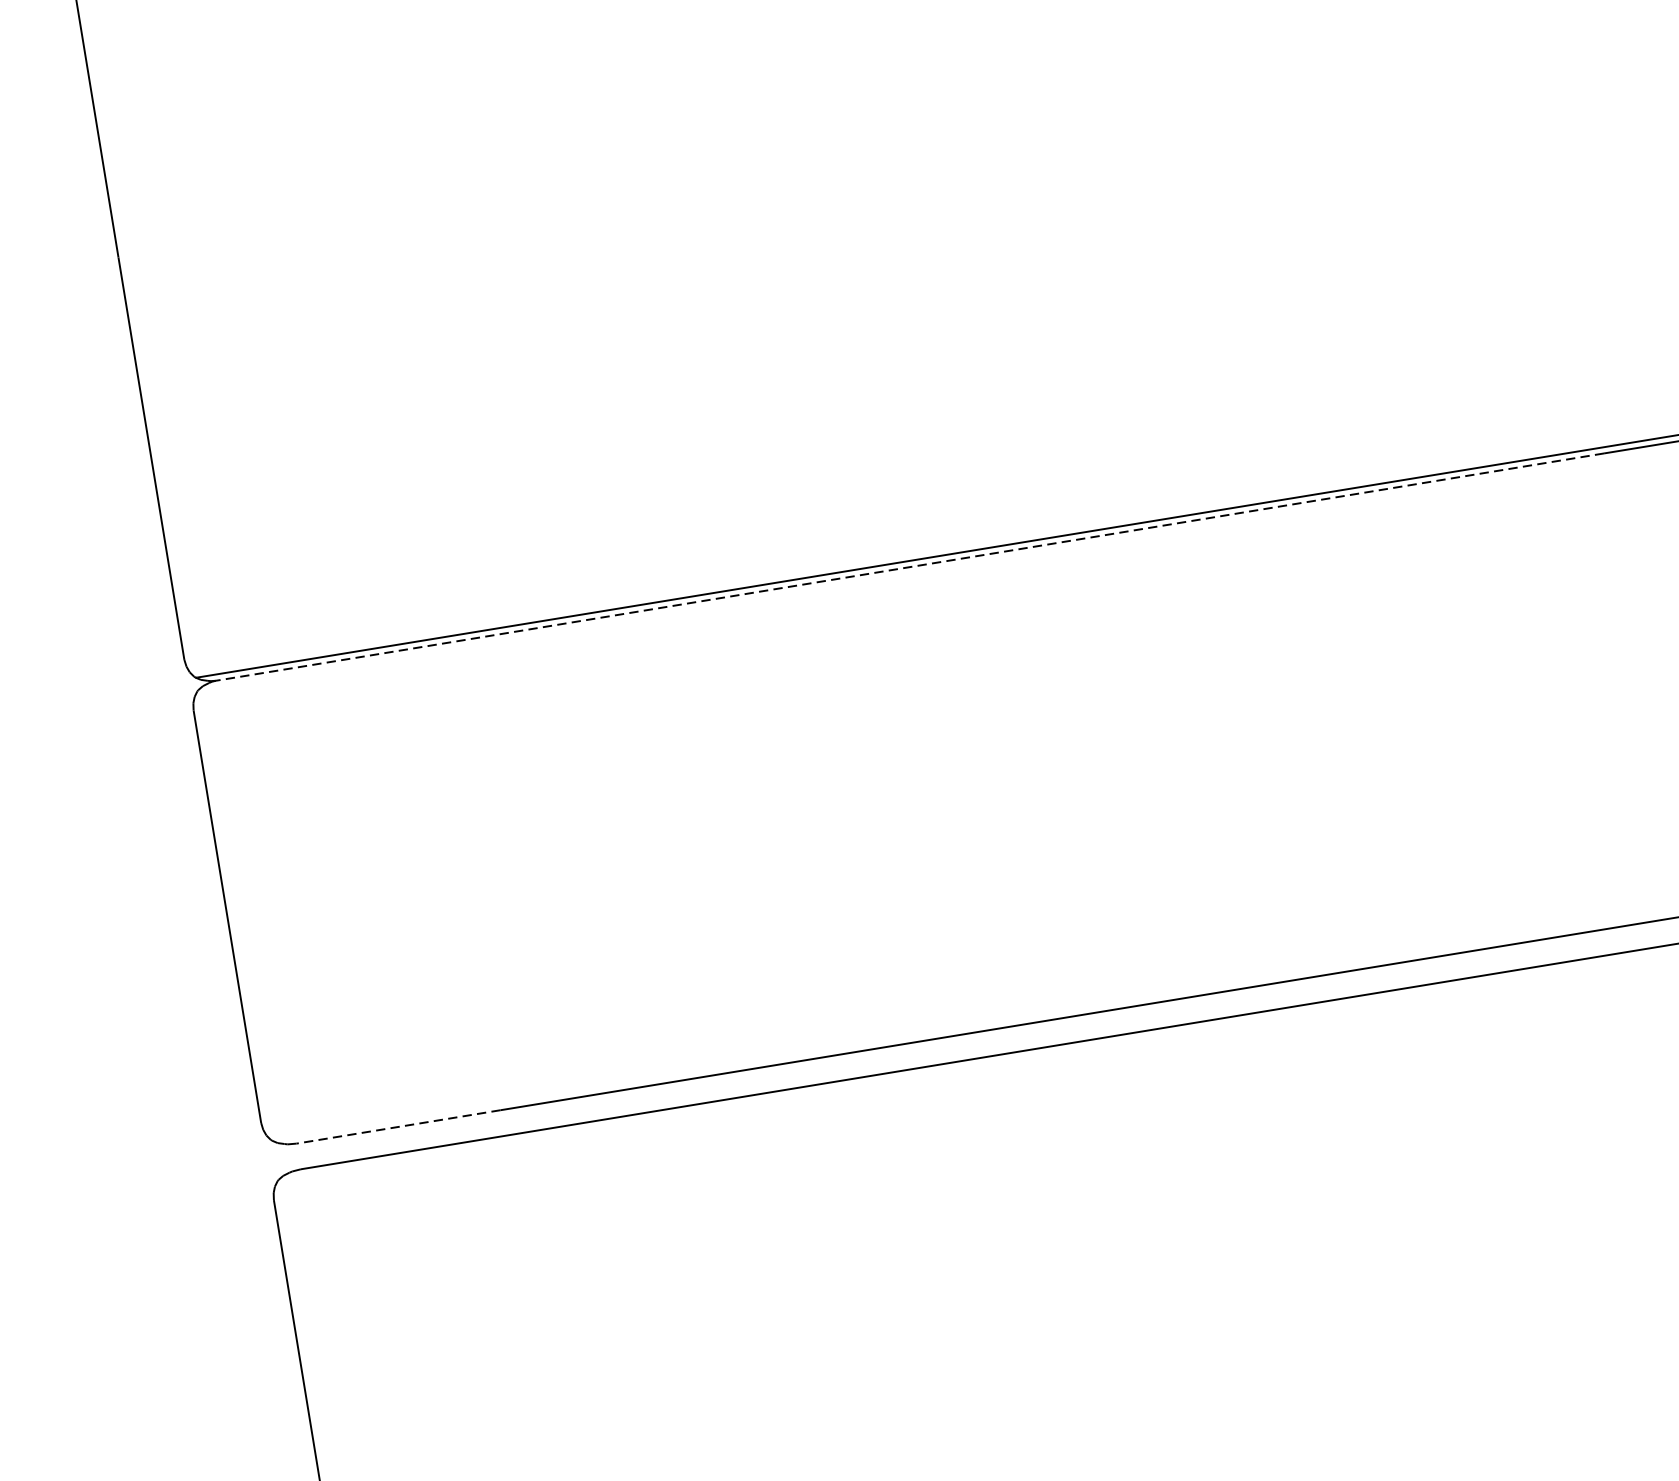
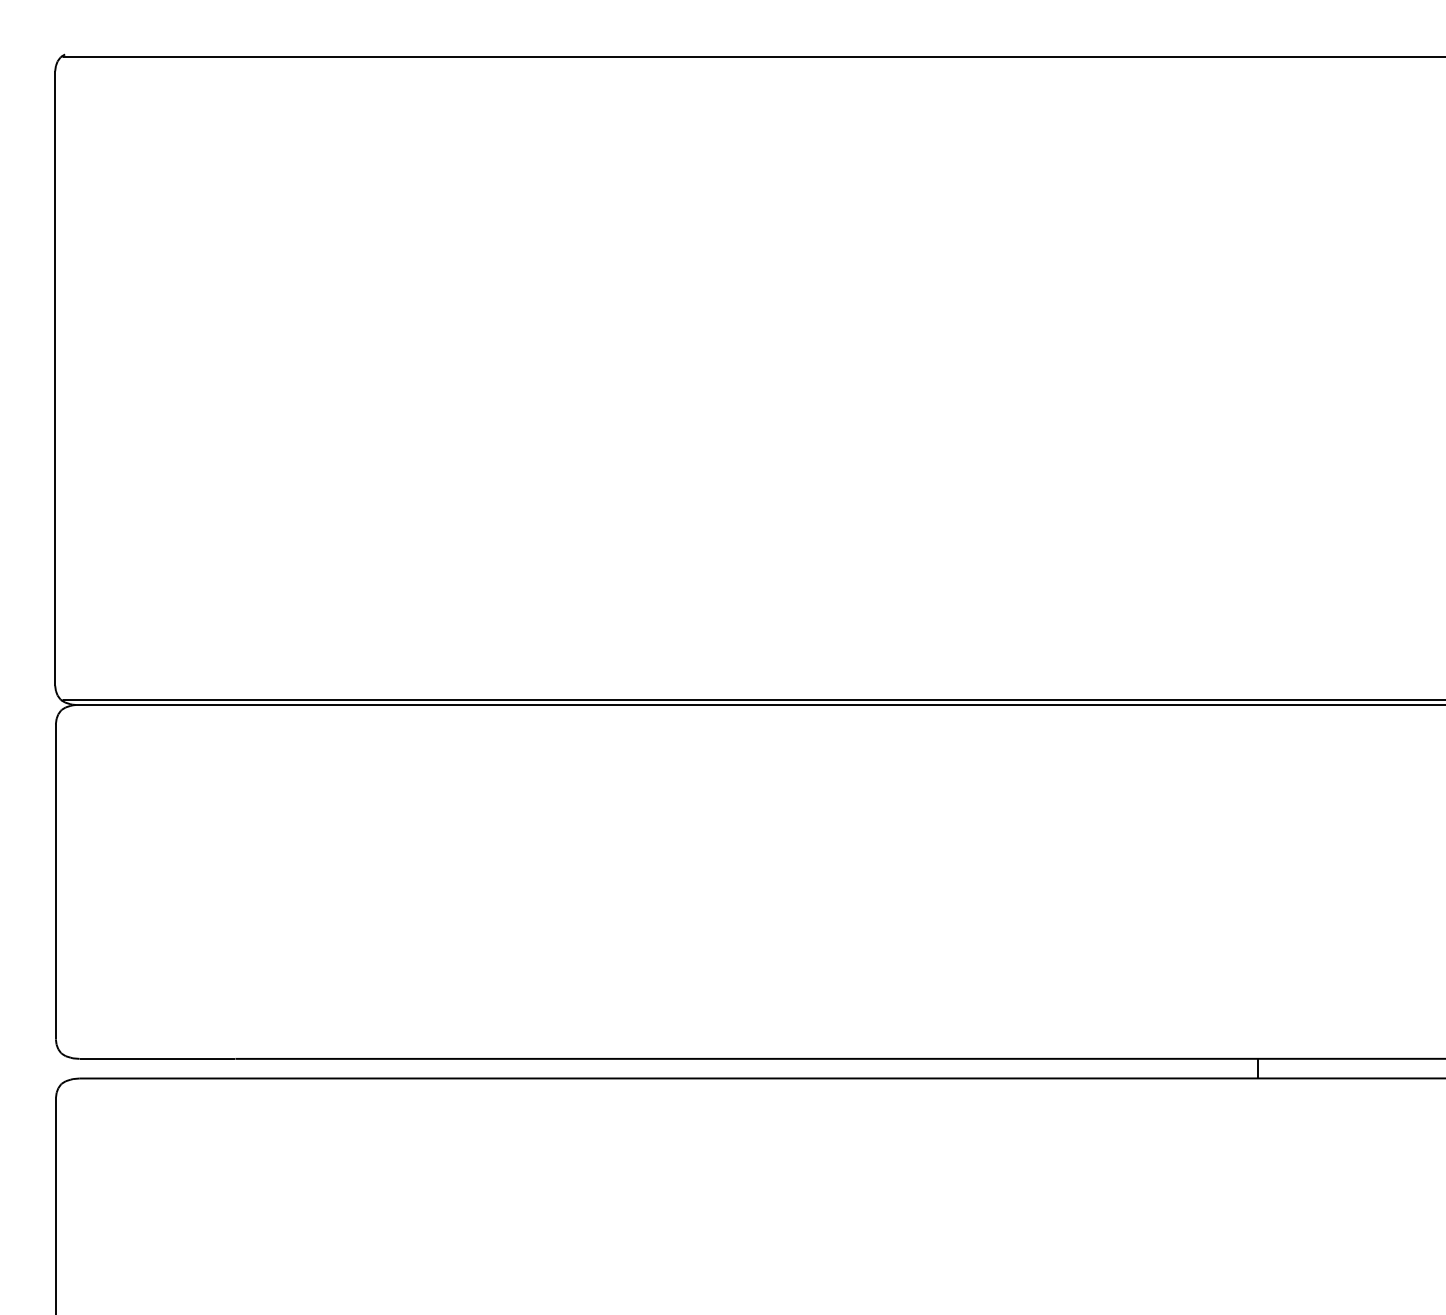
line: (909, 567) -> (605, 705), dashed -> solid
line: (398, 1126) -> (157, 1058), dashed -> solid

